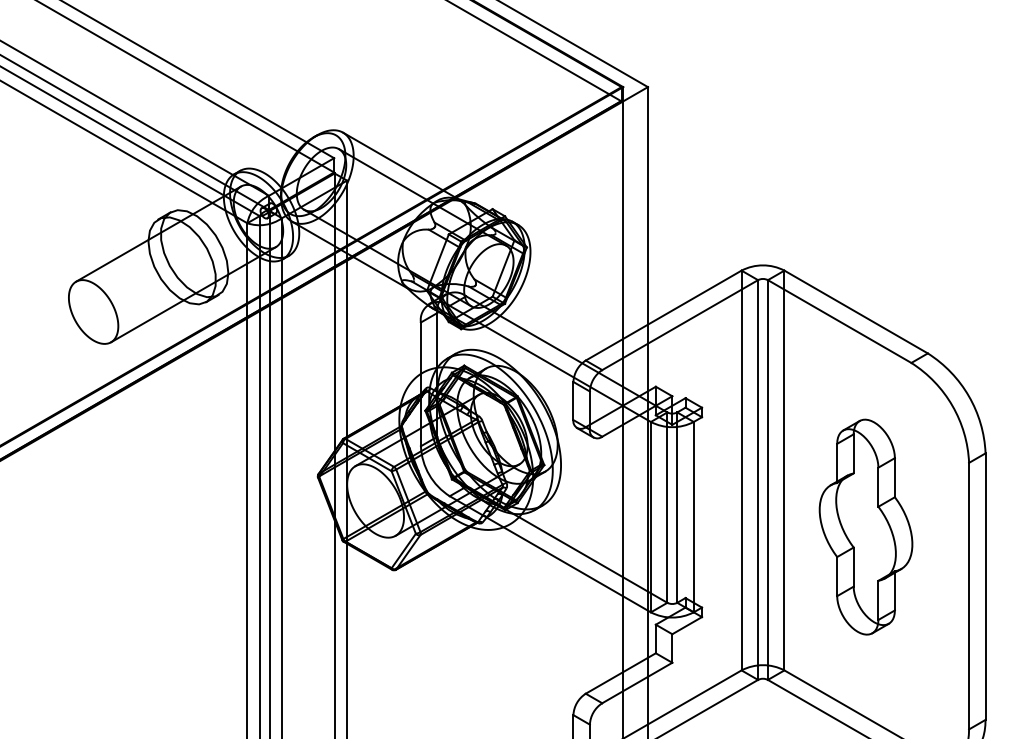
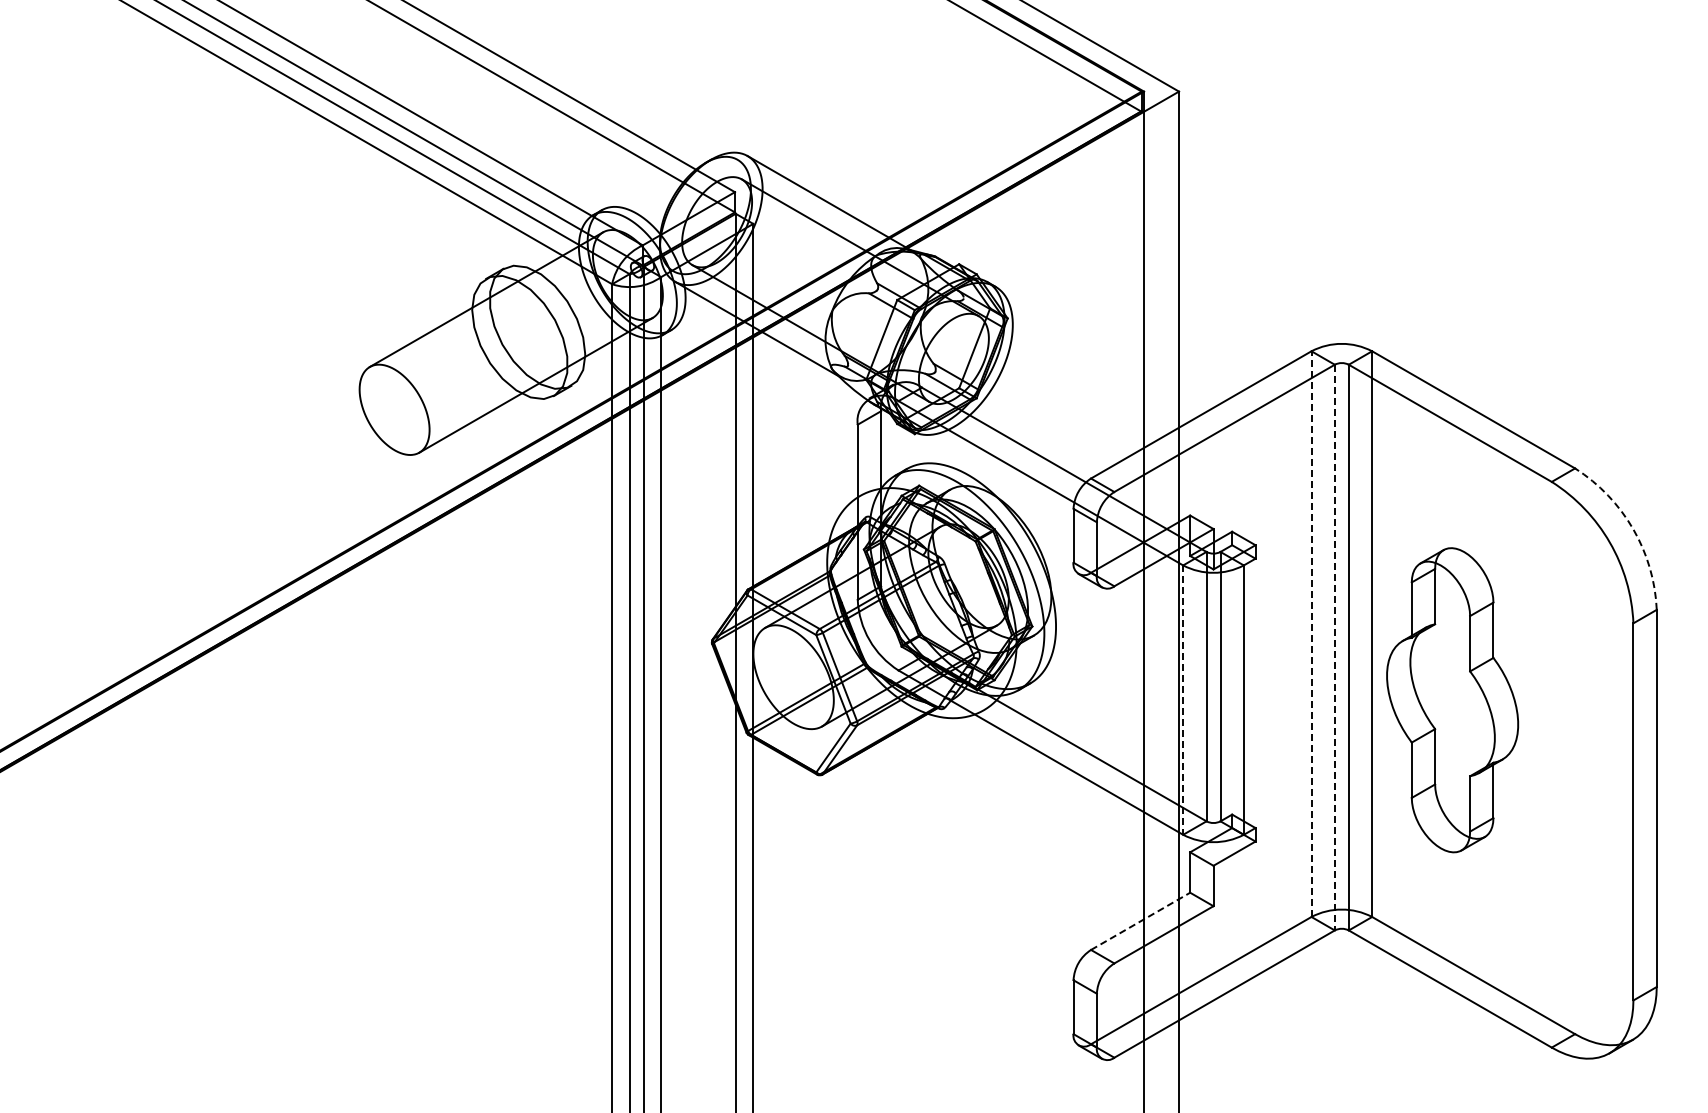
arc: (969, 396) -> (1633, 529), solid -> dashed
line: (741, 470) -> (1311, 634), solid -> dashed
line: (757, 479) -> (1334, 647), solid -> dashed
line: (651, 517) -> (1183, 700), solid -> dashed
part: (865, 527) -> (1452, 700), moved
line: (621, 673) -> (1141, 921), solid -> dashed

